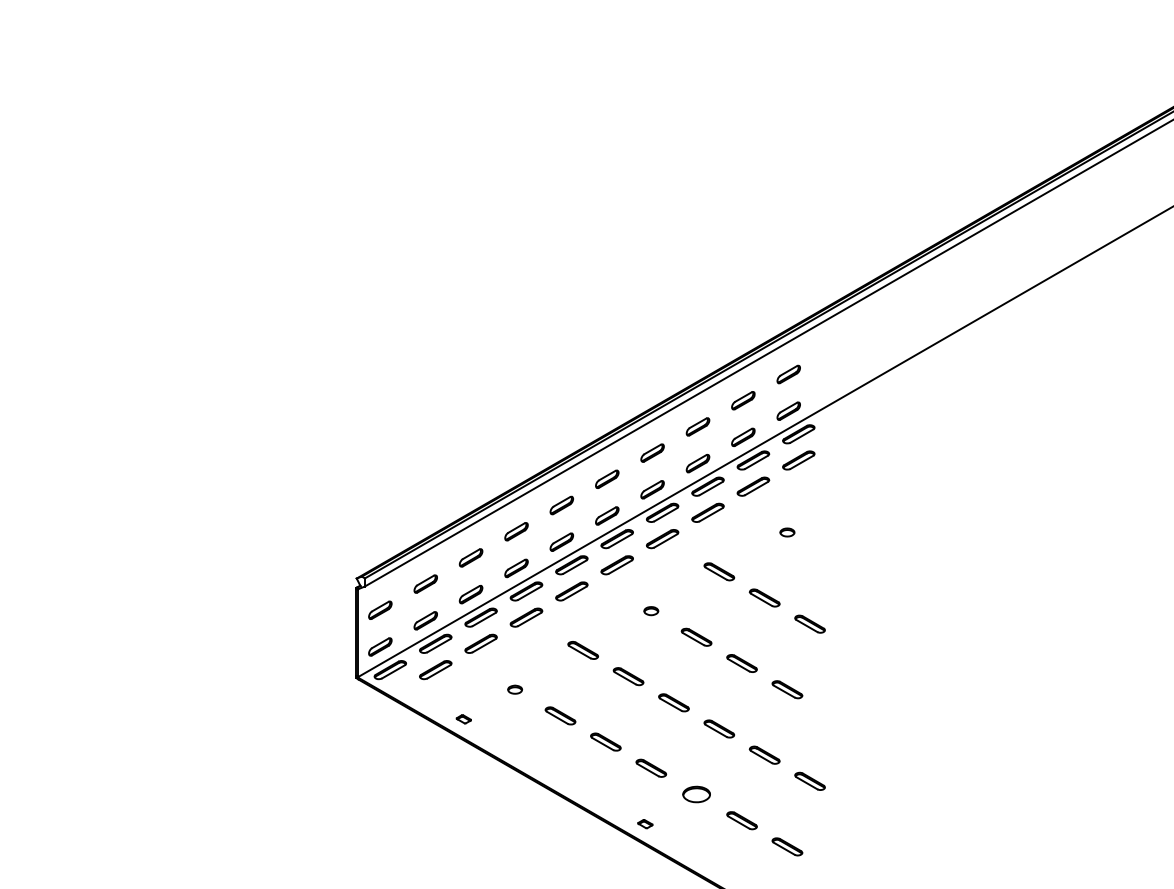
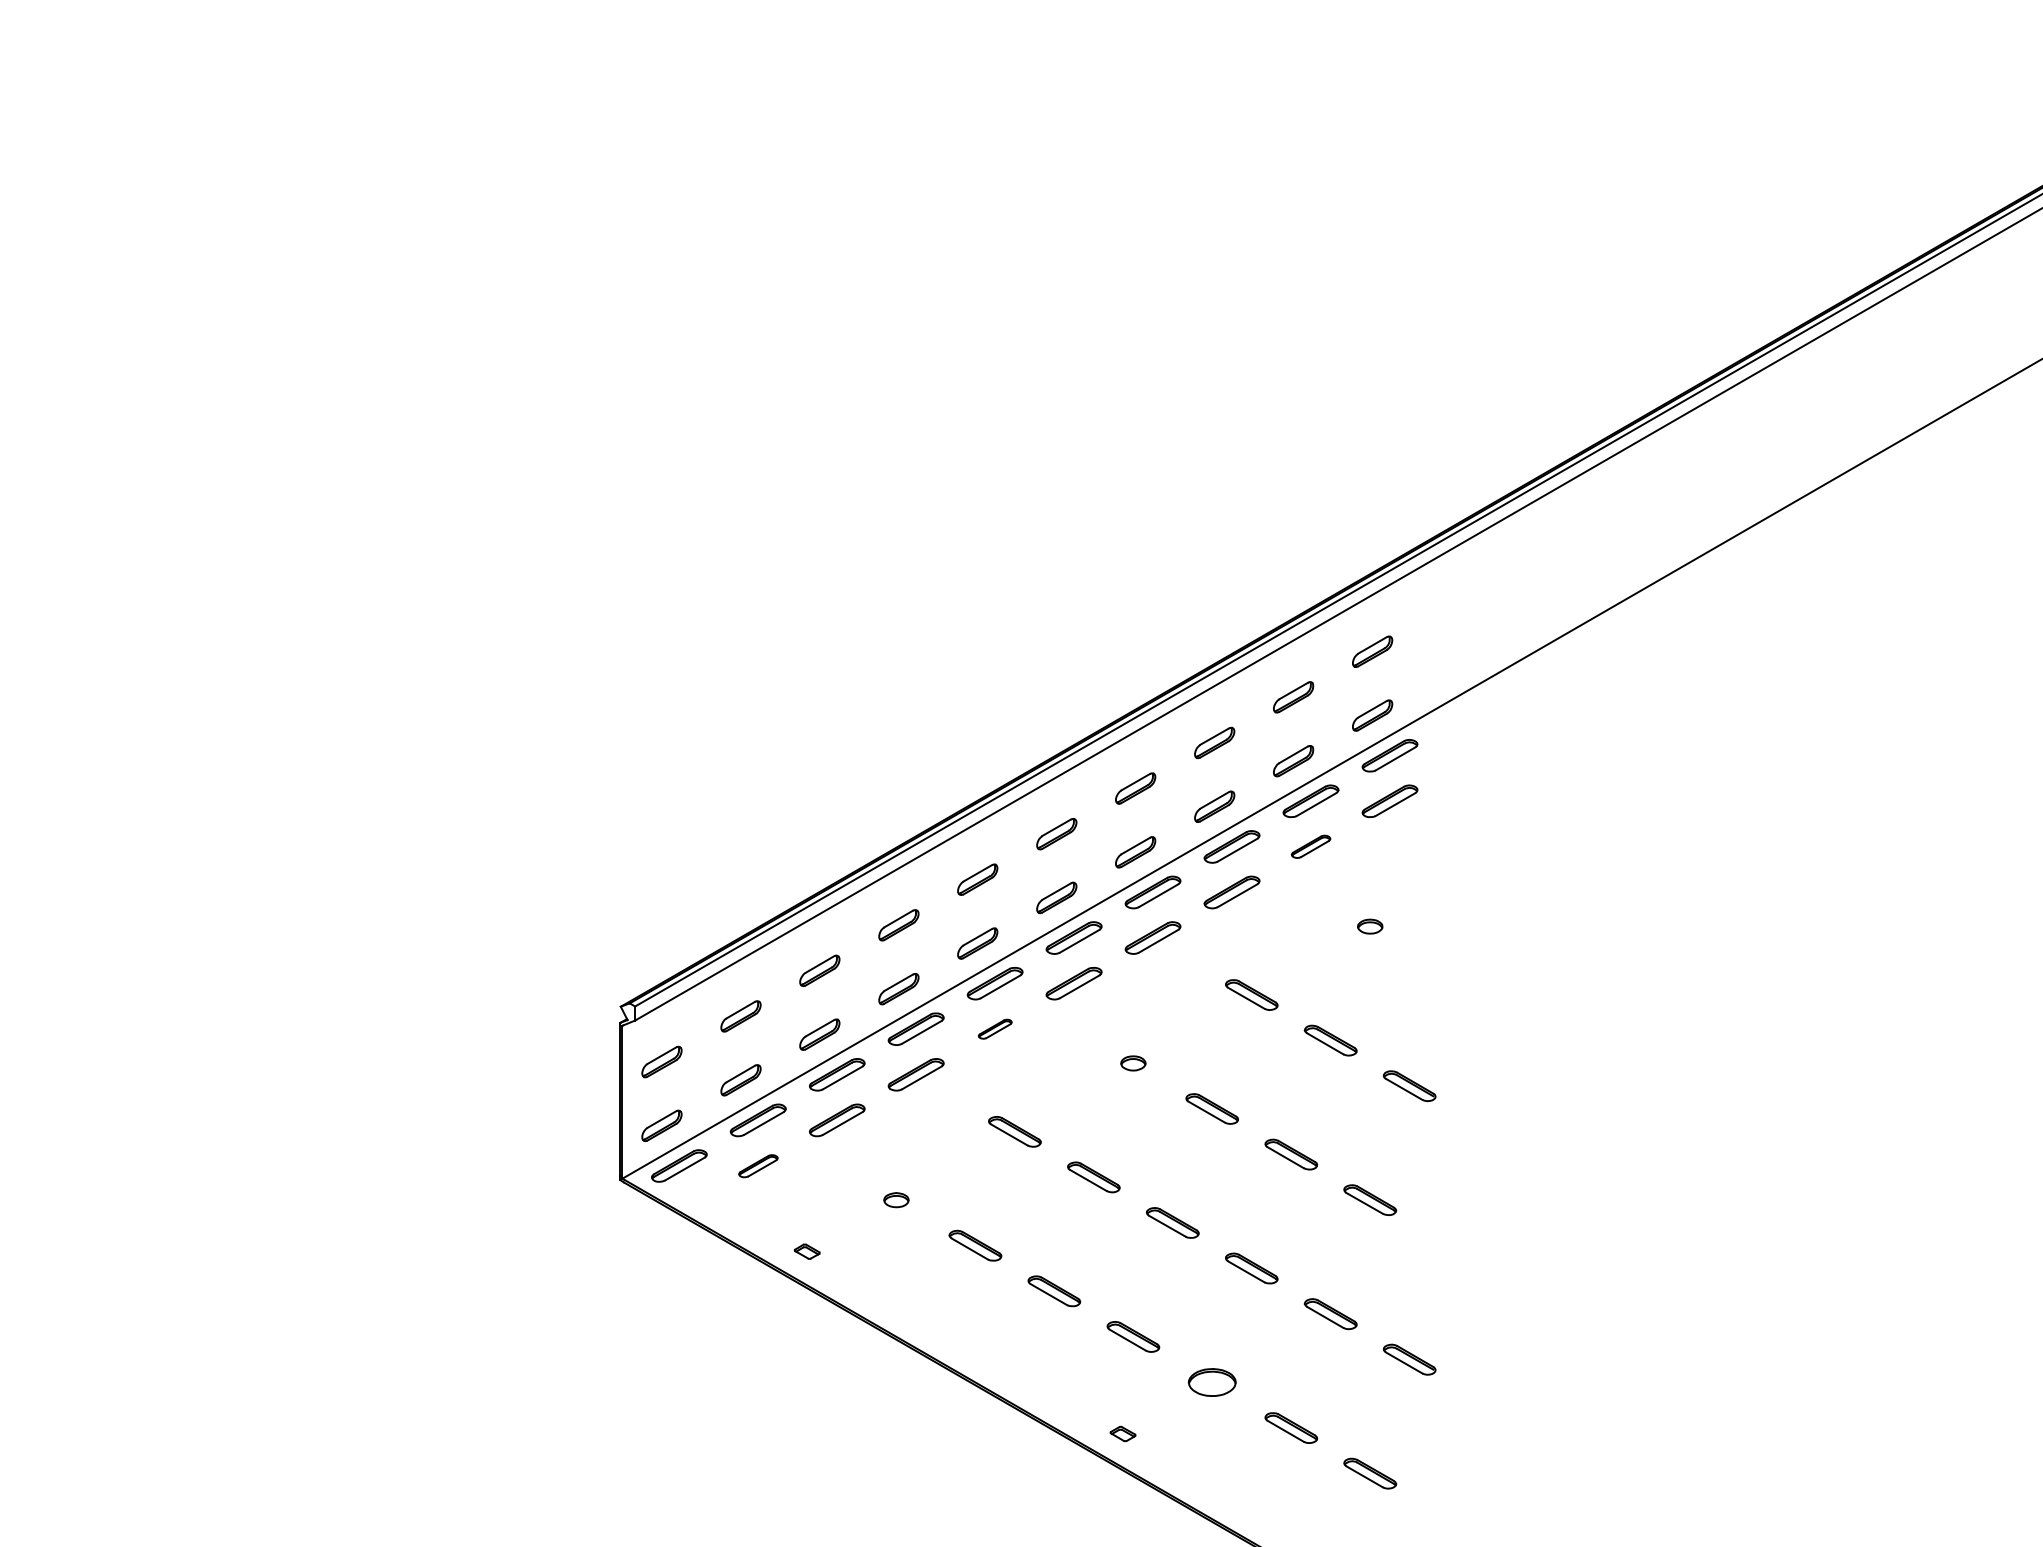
part: (753, 486) -> (1311, 846), size x0.7
part: (571, 591) -> (994, 1029), size x0.6
part: (435, 670) -> (757, 1166), size x0.7

